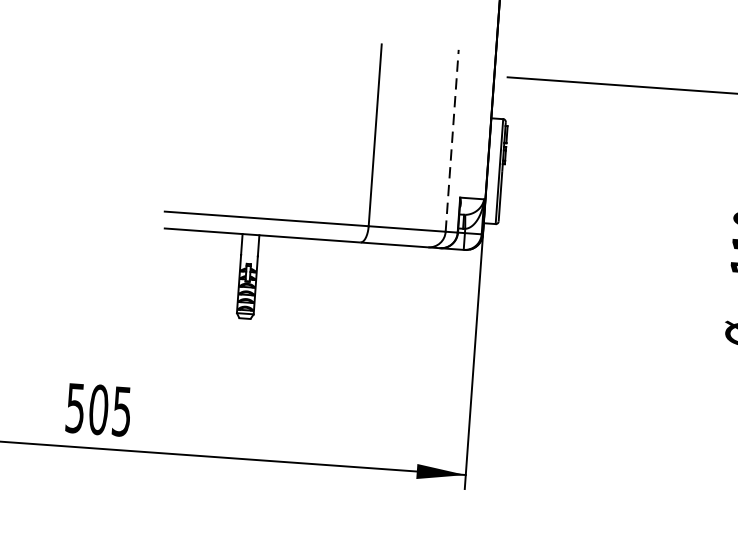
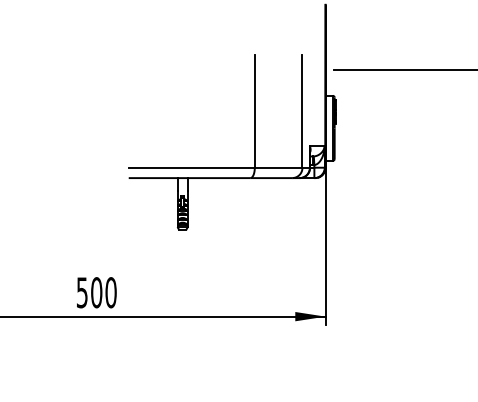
line: (452, 139) -> (302, 110), dashed -> solid
text: (121, 411) -> (110, 292), 505 -> 500

